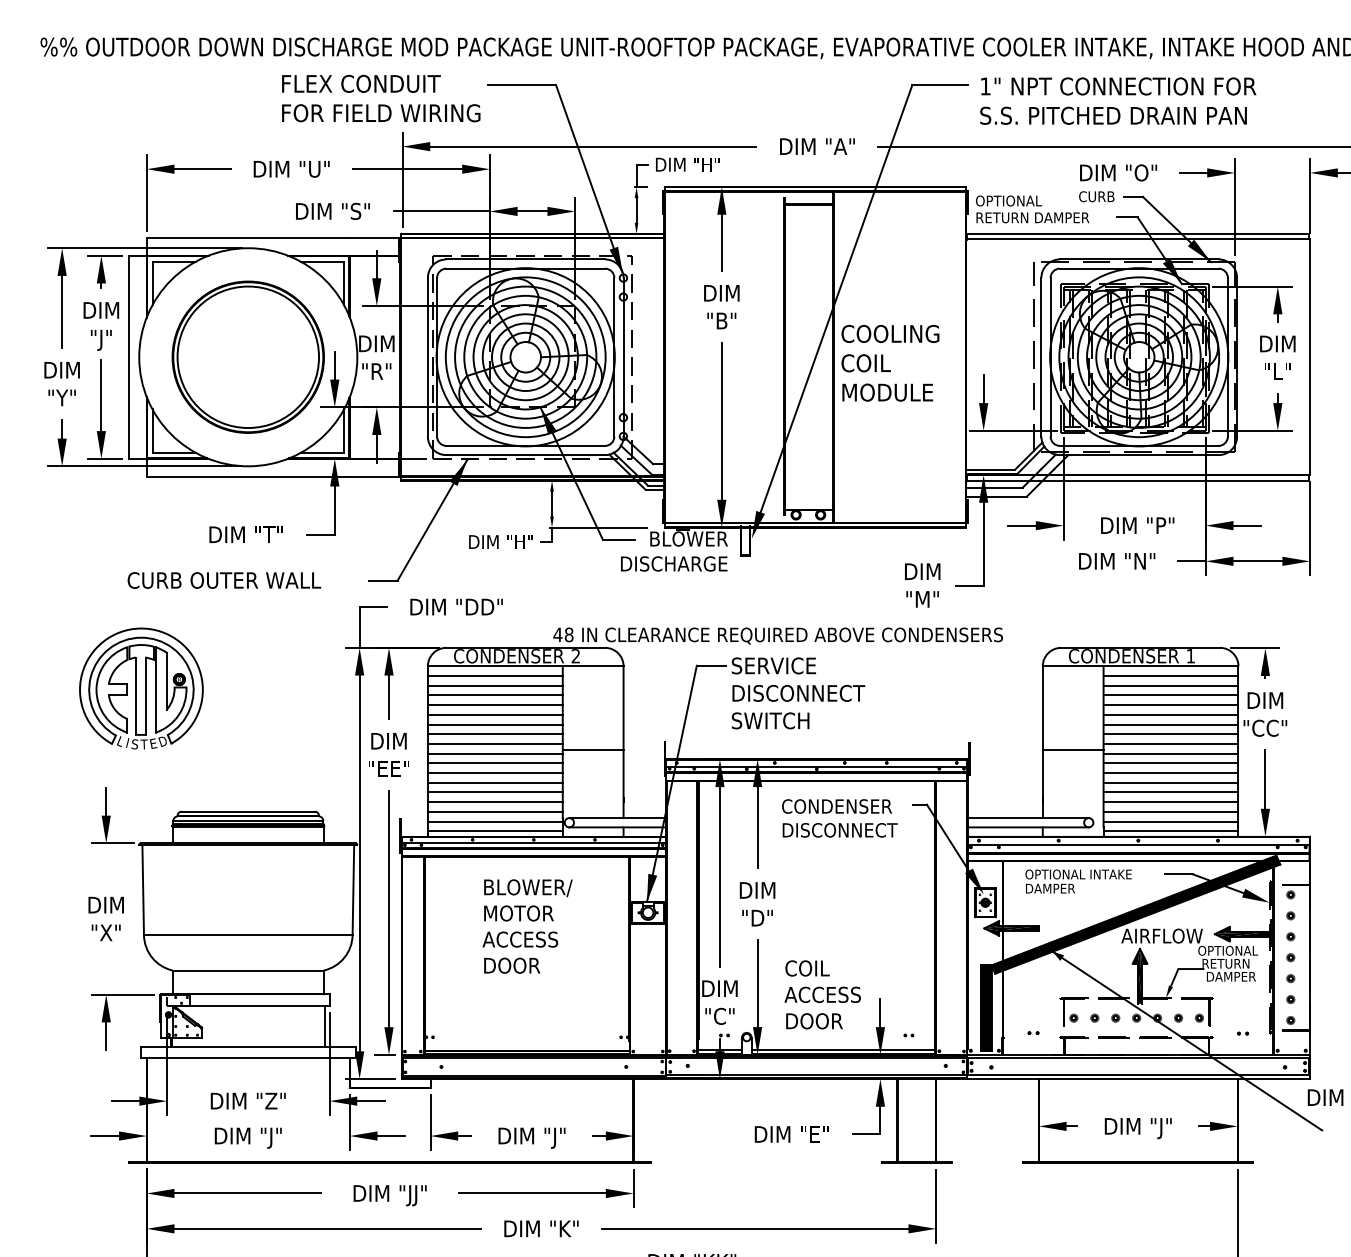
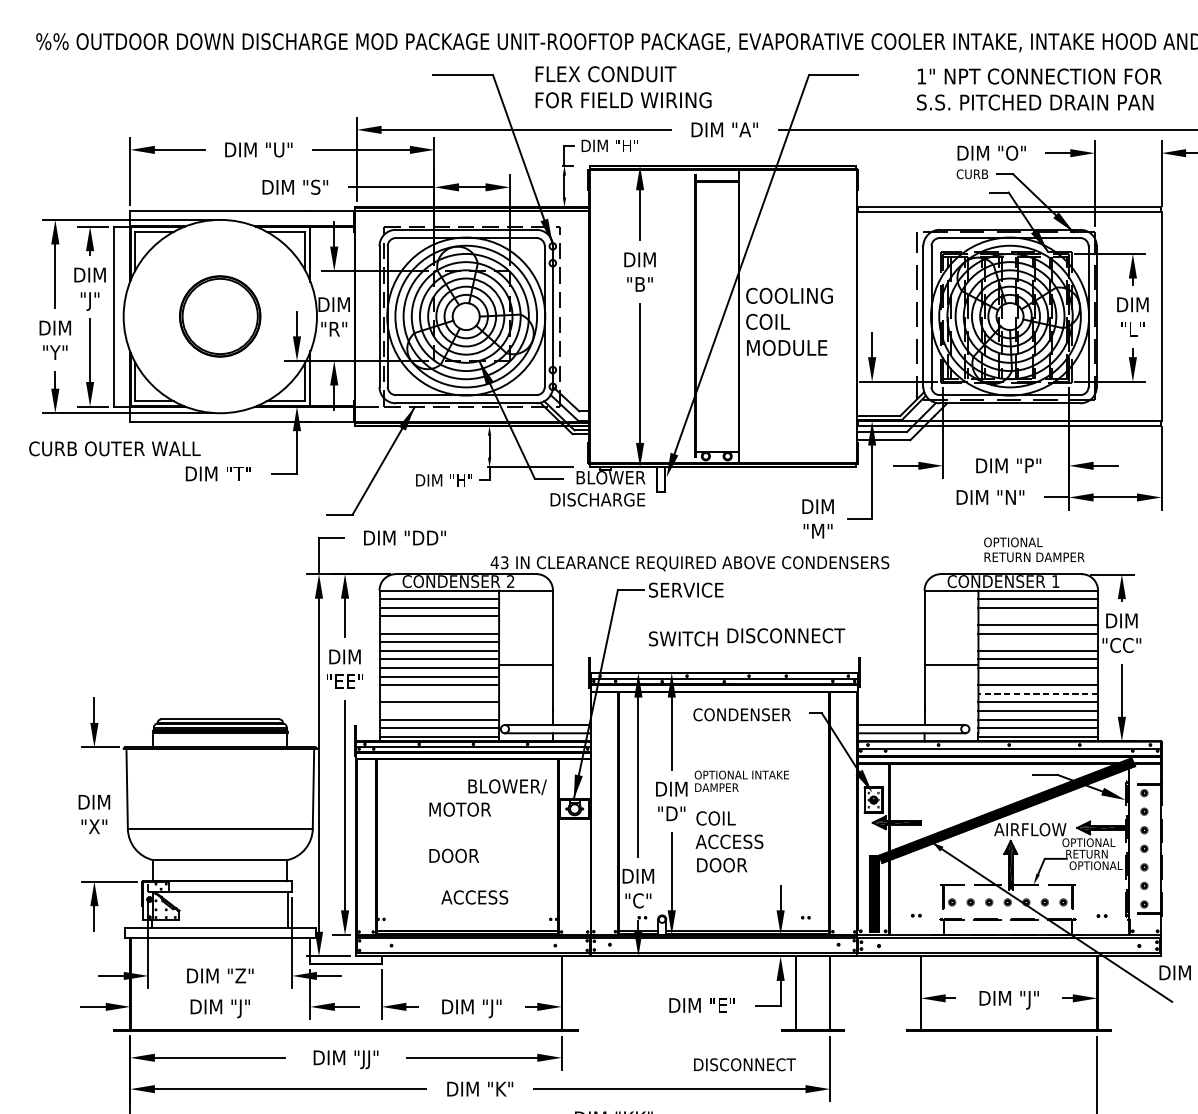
text: (381, 98) -> (623, 87), moved
text: (1118, 100) -> (1039, 88), moved
text: (1032, 209) -> (1034, 549), moved
part: (247, 356) -> (219, 315), size x0.6
text: (224, 580) -> (115, 448), moved
text: (568, 634) -> (504, 562), 48 -> 43
part: (141, 688) -> (125, 610), removed
text: (798, 693) -> (786, 635), moved
line: (1170, 695) -> (1037, 616), removed
line: (494, 705) -> (438, 625), removed
line: (1170, 724) -> (1037, 642), removed
line: (1170, 763) -> (1037, 676), removed
line: (494, 782) -> (438, 693), removed
line: (1170, 782) -> (1037, 693), solid -> dashed
line: (494, 802) -> (438, 711), removed
text: (839, 830) -> (744, 1064), moved
text: (1078, 881) -> (741, 781), moved
text: (528, 888) -> (507, 787), moved
text: (520, 939) -> (474, 897), moved
text: (1236, 976) -> (1096, 865), DAMPER -> OPTIONAL
text: (822, 994) -> (729, 841), moved

